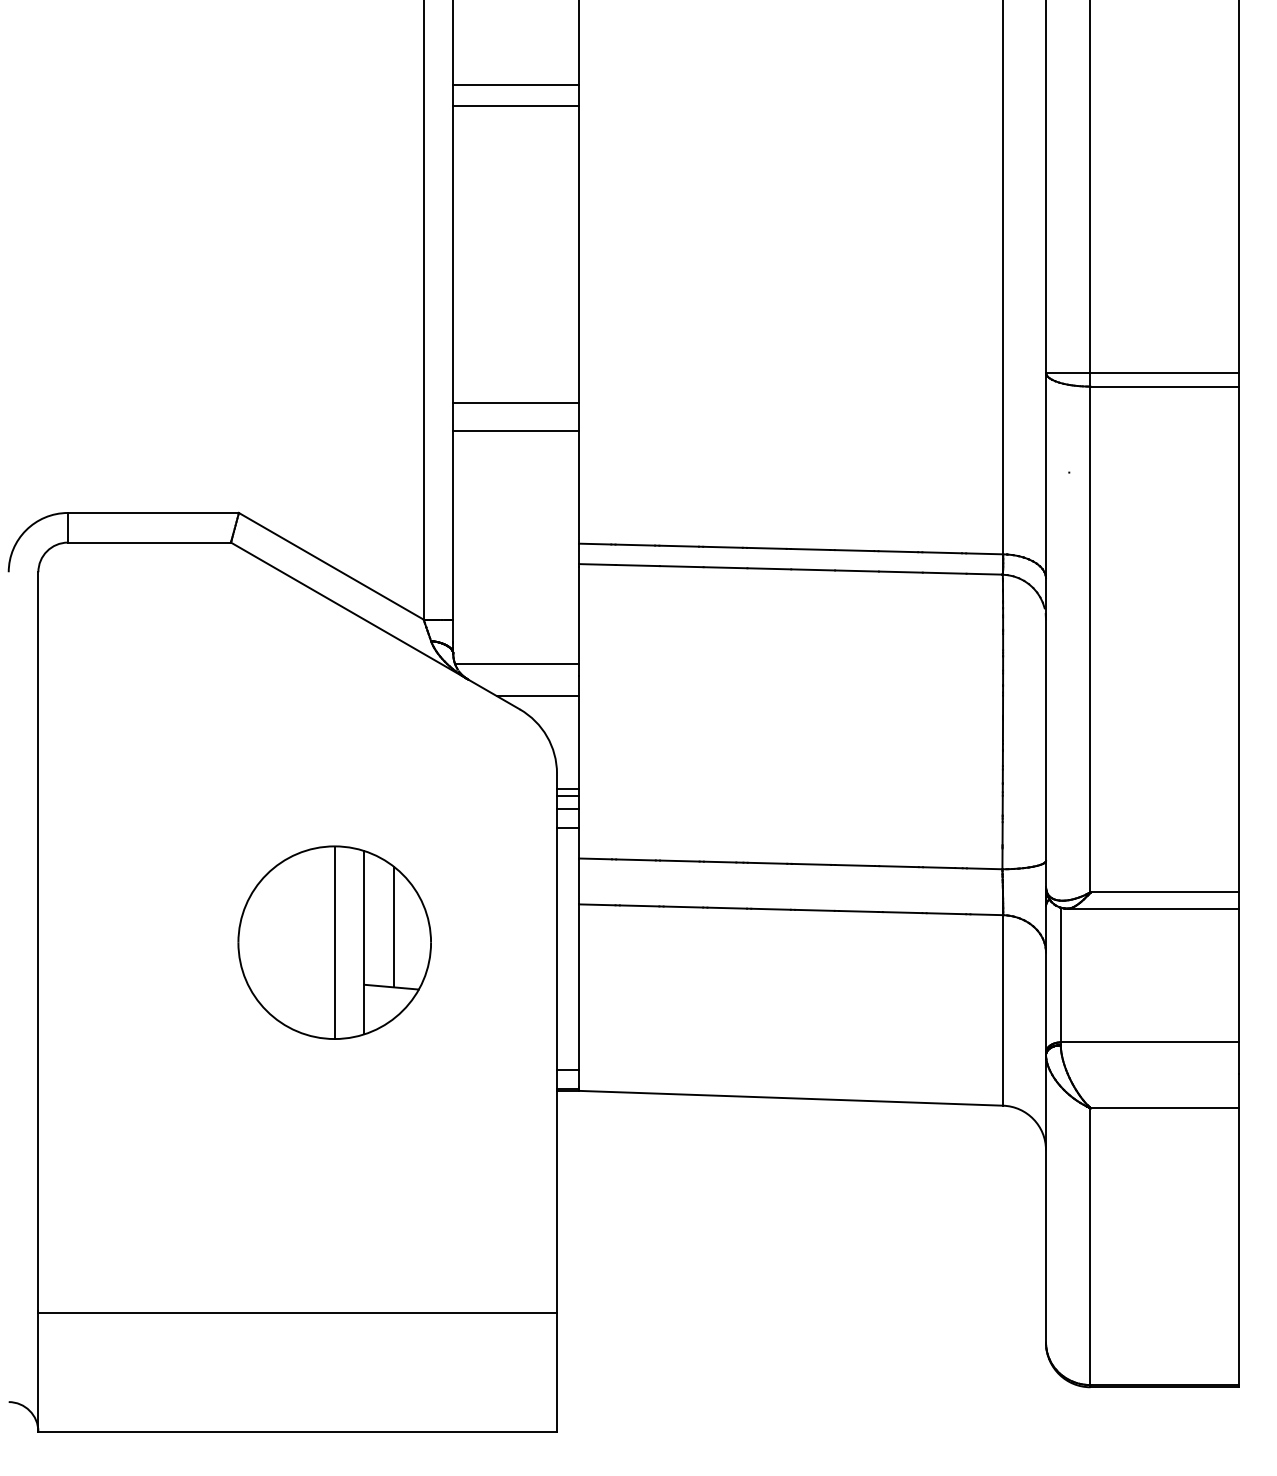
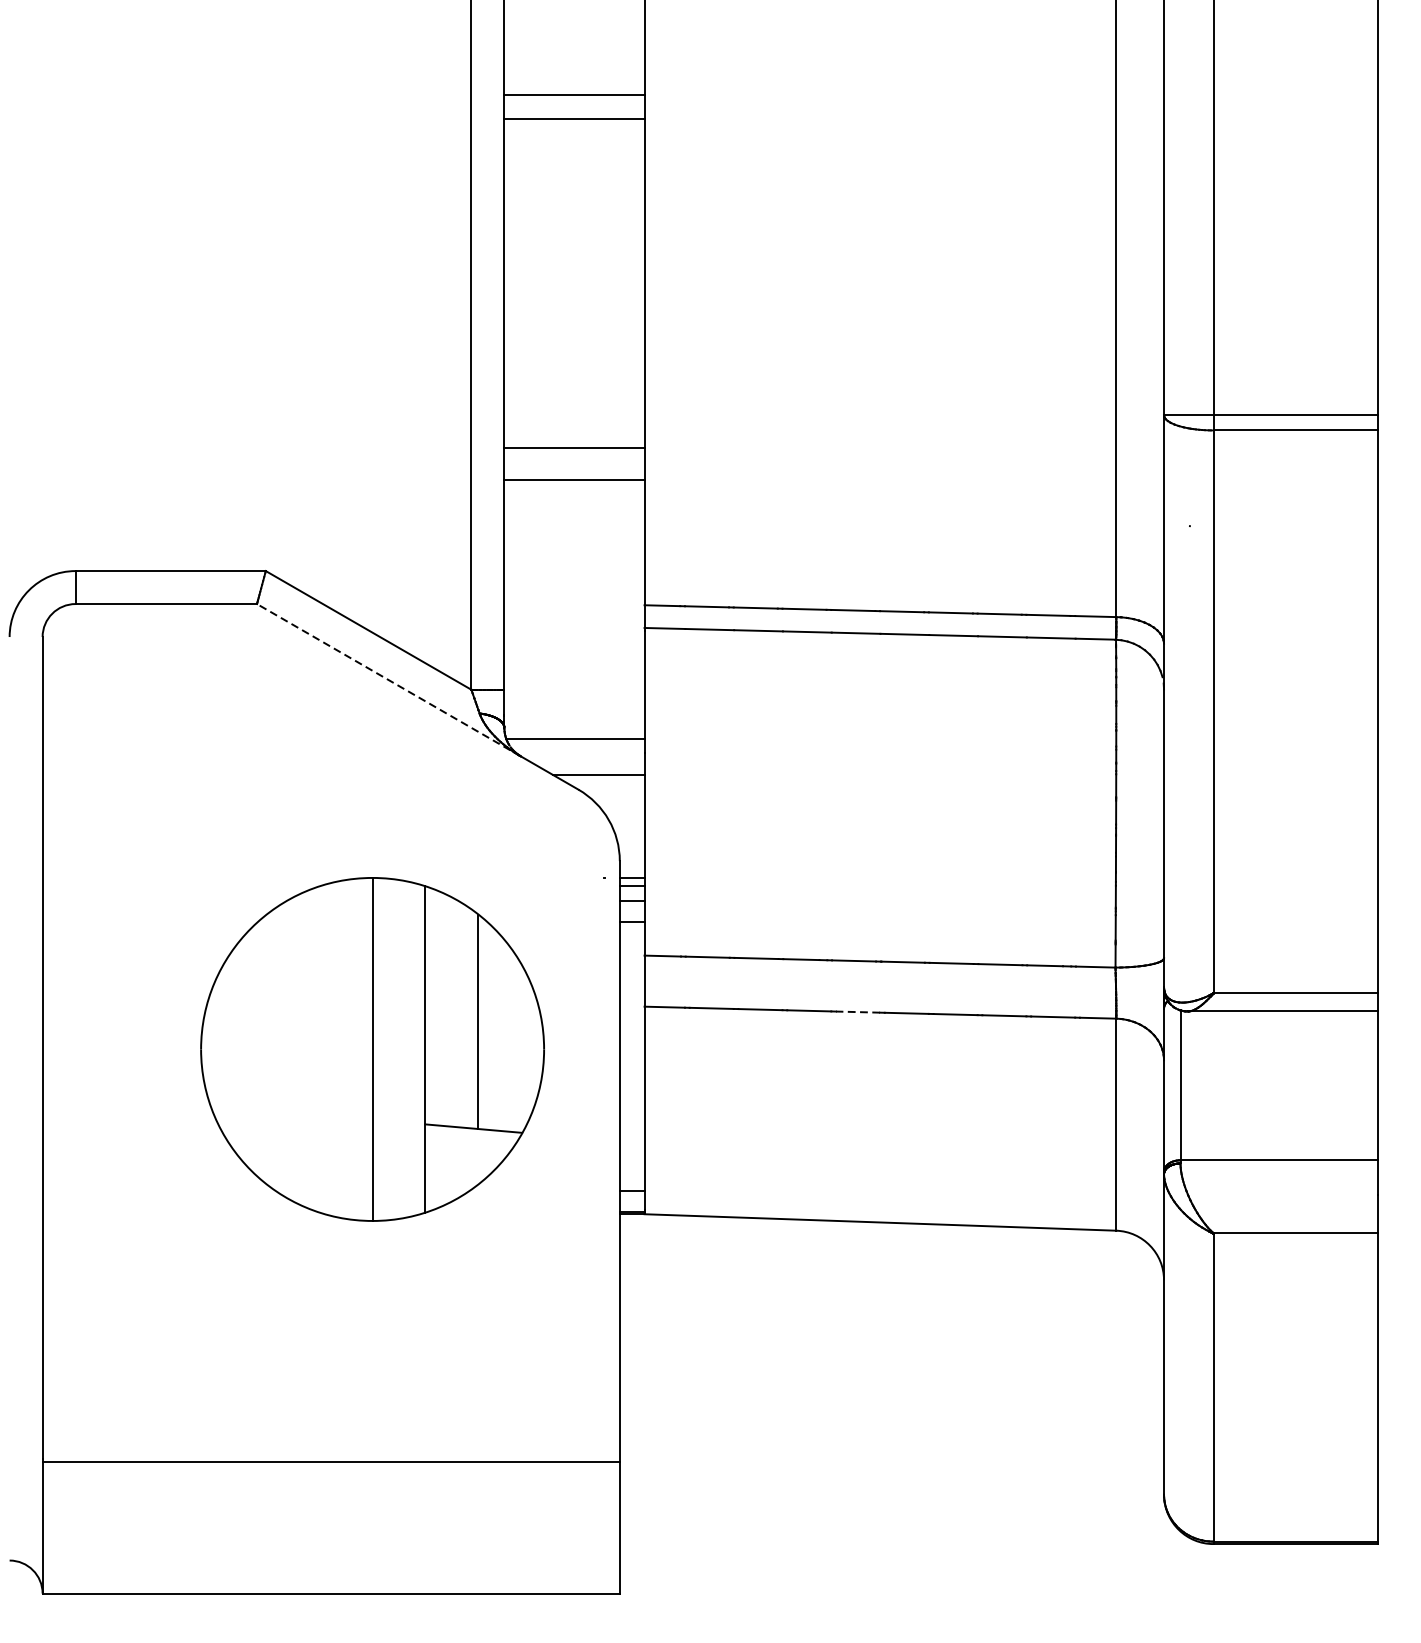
line: (349, 611) -> (388, 680), solid -> dashed
line: (771, 909) -> (858, 1012), solid -> dashed
part: (334, 942) -> (372, 1049), size x1.6

